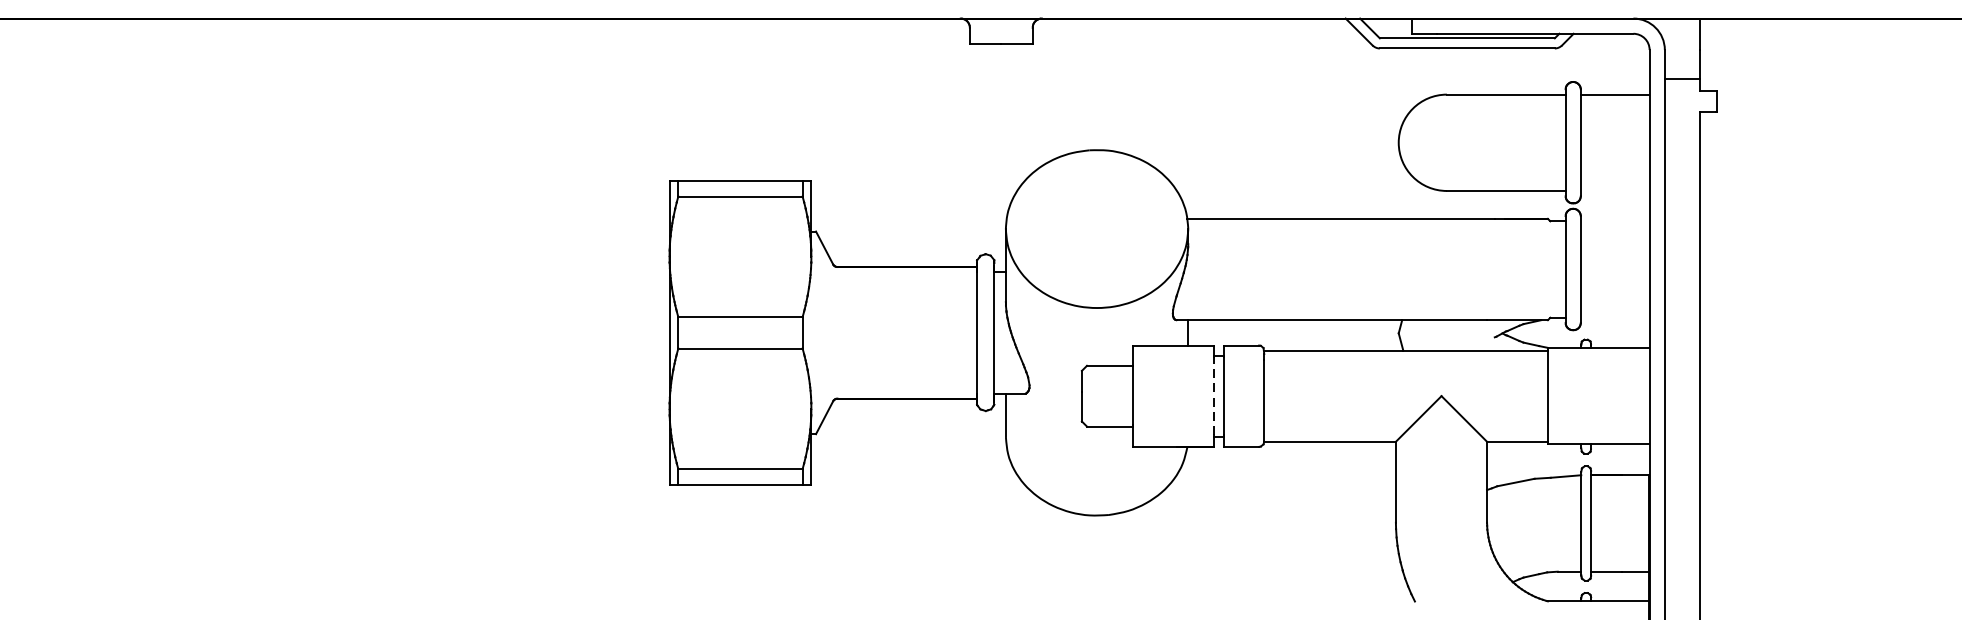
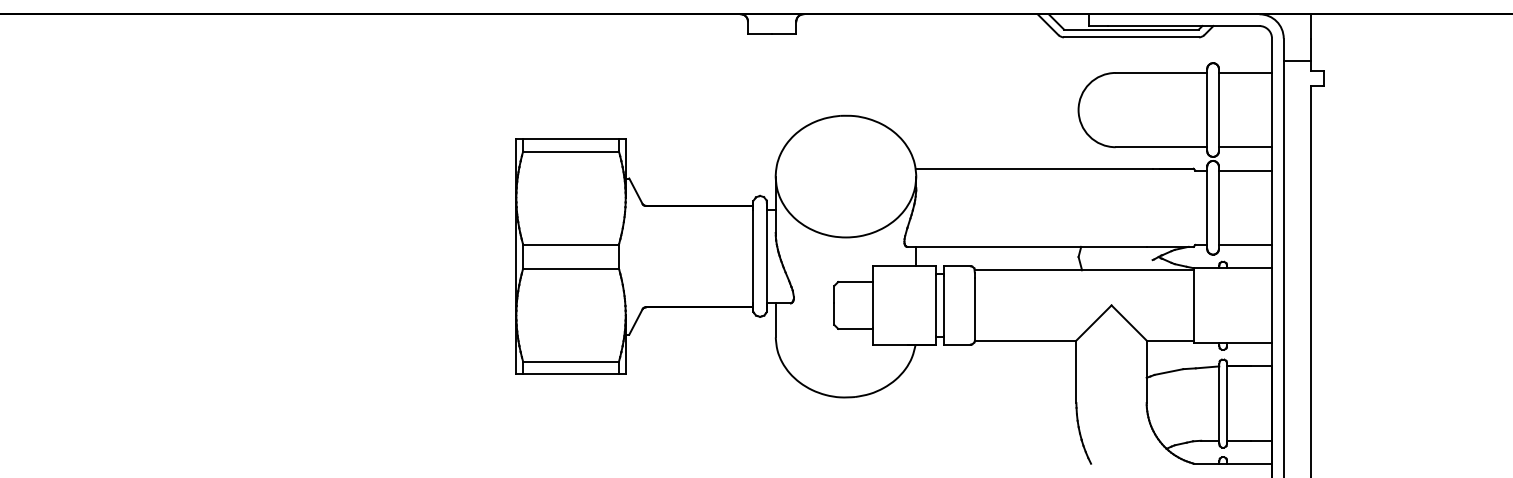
line: (1613, 191) -> (1244, 147), added
line: (1613, 221) -> (1244, 170), added
line: (1613, 317) -> (1244, 244), added
line: (1213, 394) -> (935, 304), dashed -> solid

